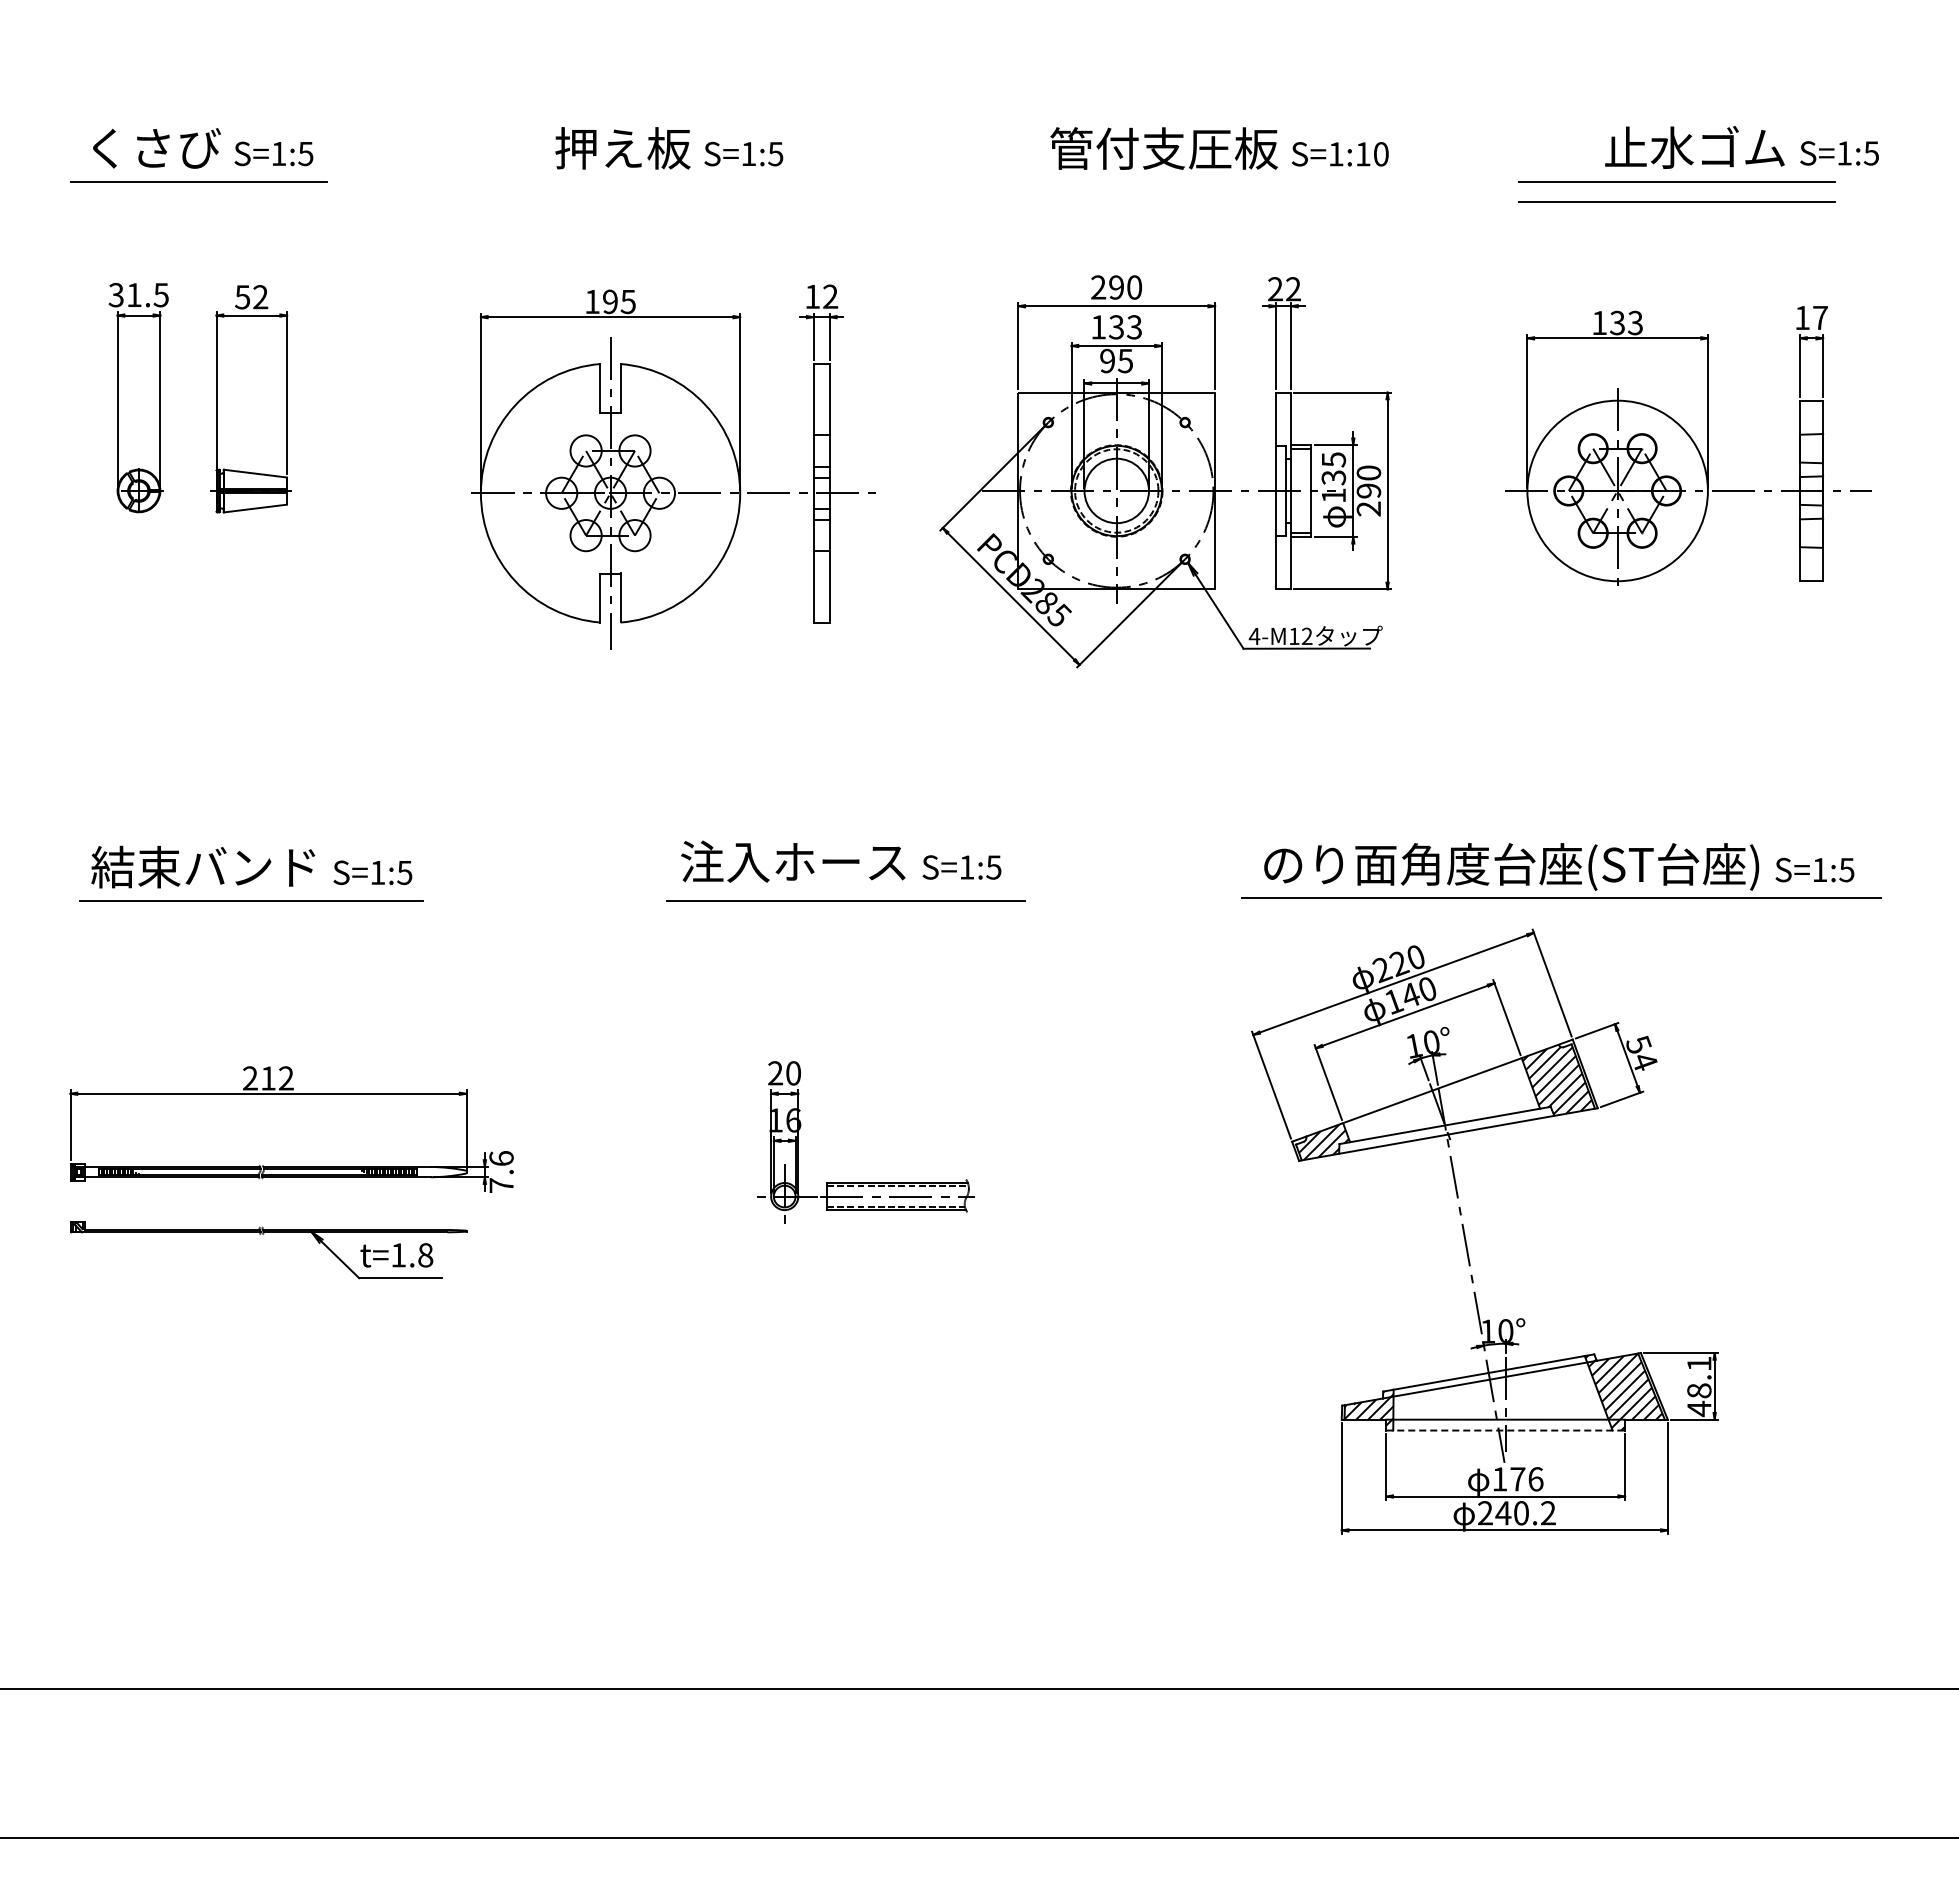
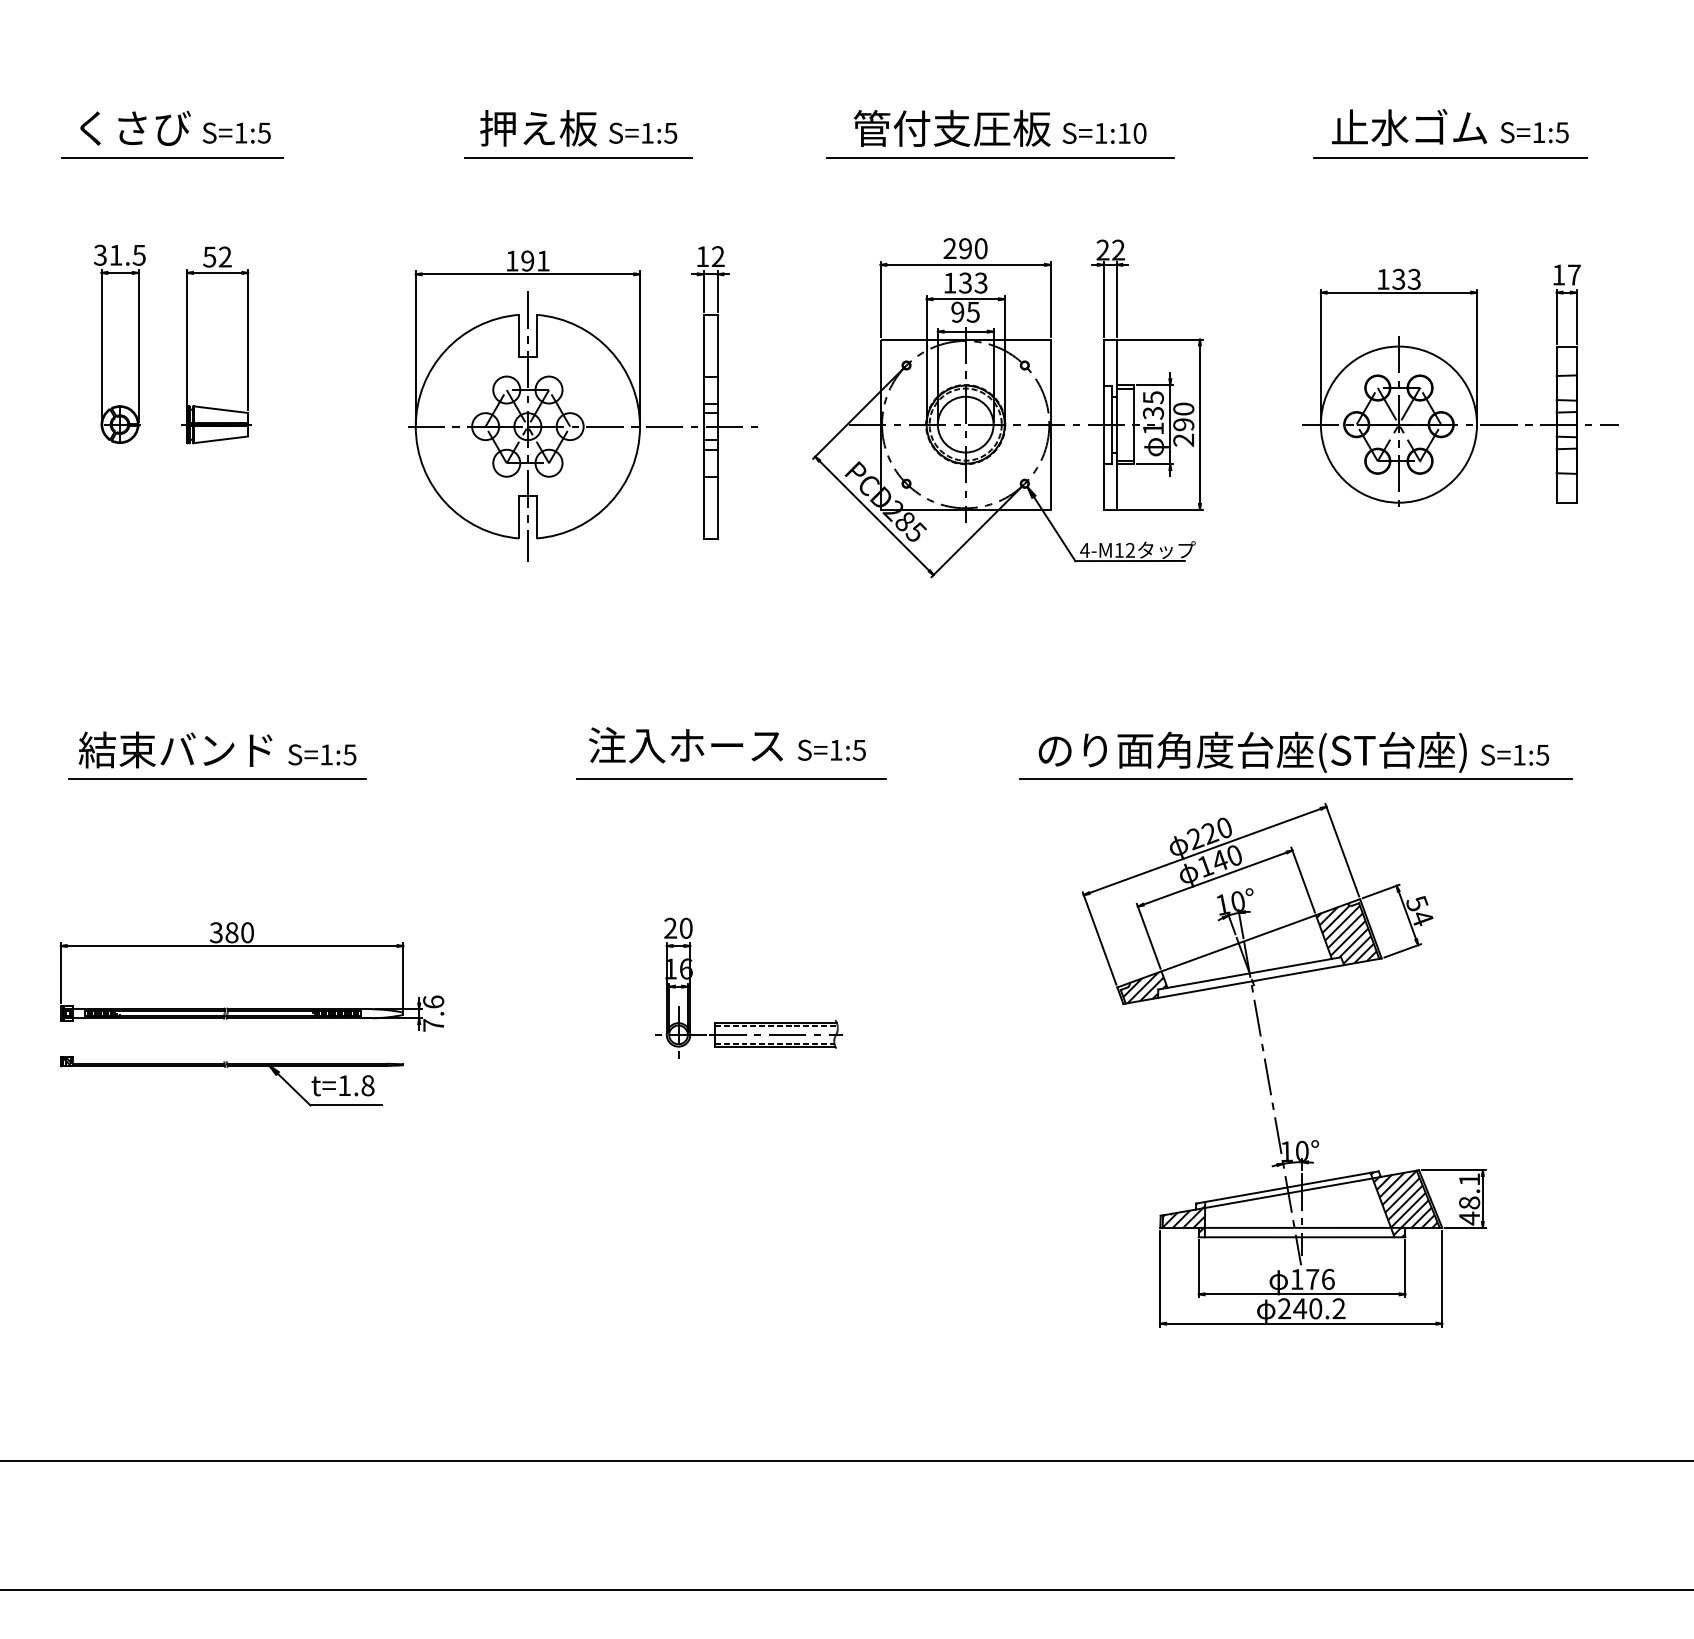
text: (1741, 147) -> (1449, 127), moved
text: (1219, 148) -> (1000, 128), moved
line: (669, 182) -> (578, 157), added
line: (1156, 182) -> (1000, 157), added
line: (1676, 201) -> (1449, 174), removed
text: (627, 302) -> (542, 261), 195 -> 191
part: (1561, 870) -> (1295, 755), moved
text: (267, 1078) -> (231, 932), 212 -> 380
line: (1506, 1430) -> (1302, 1237), dashed -> solid

